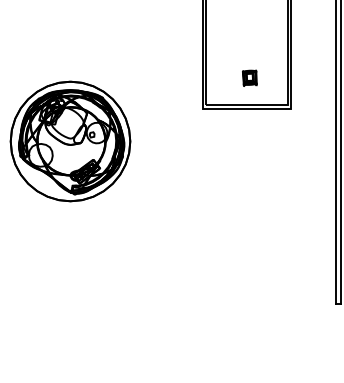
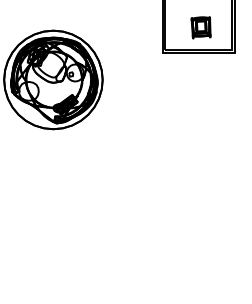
part: (249, 78) -> (200, 28), size x1.67

